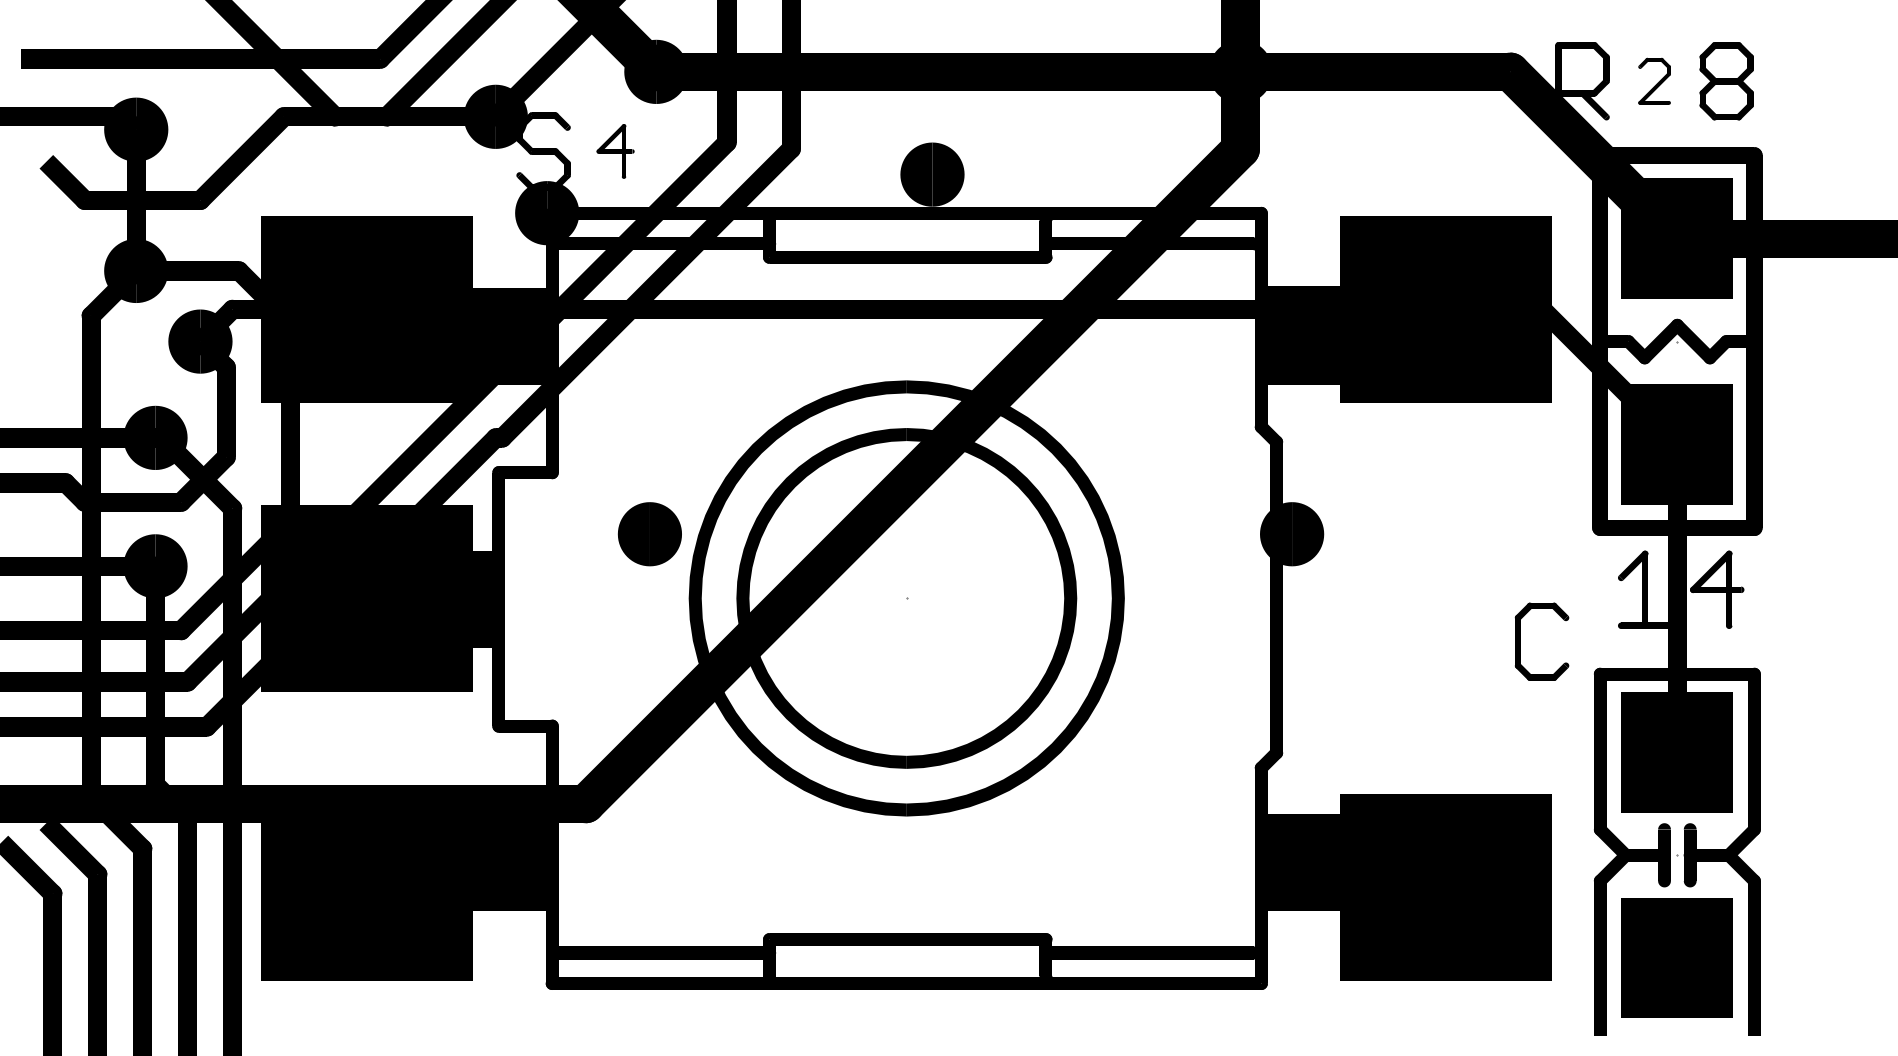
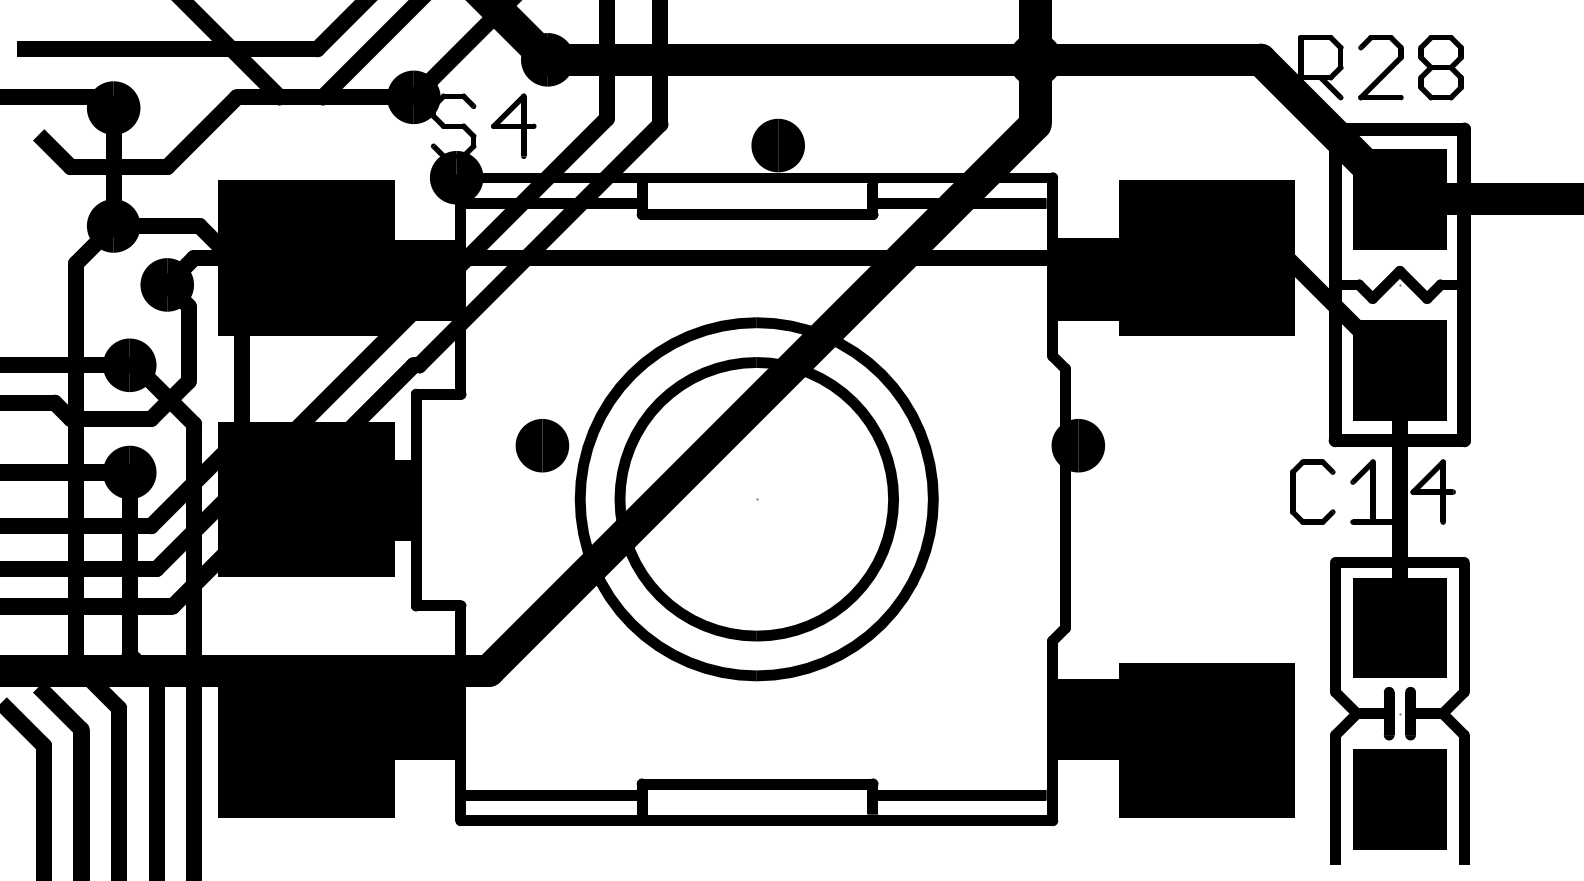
part: (1654, 81) -> (1380, 67), size x1.67
part: (615, 151) -> (513, 126), size x1.43
part: (1520, 641) -> (1294, 491), moved

